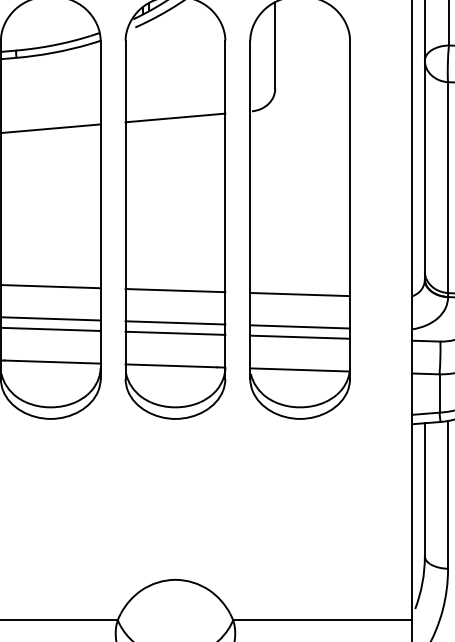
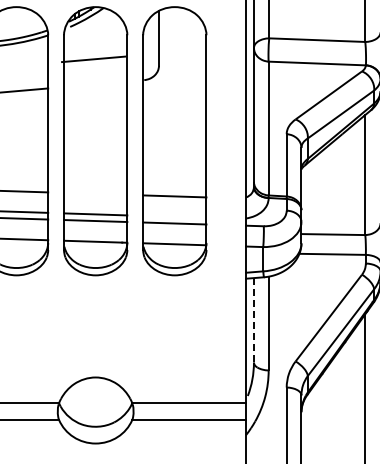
line: (175, 118) -> (93, 59), moved
line: (175, 289) -> (95, 193), removed
line: (299, 326) -> (174, 216), removed
line: (424, 490) -> (253, 320), solid -> dashed

